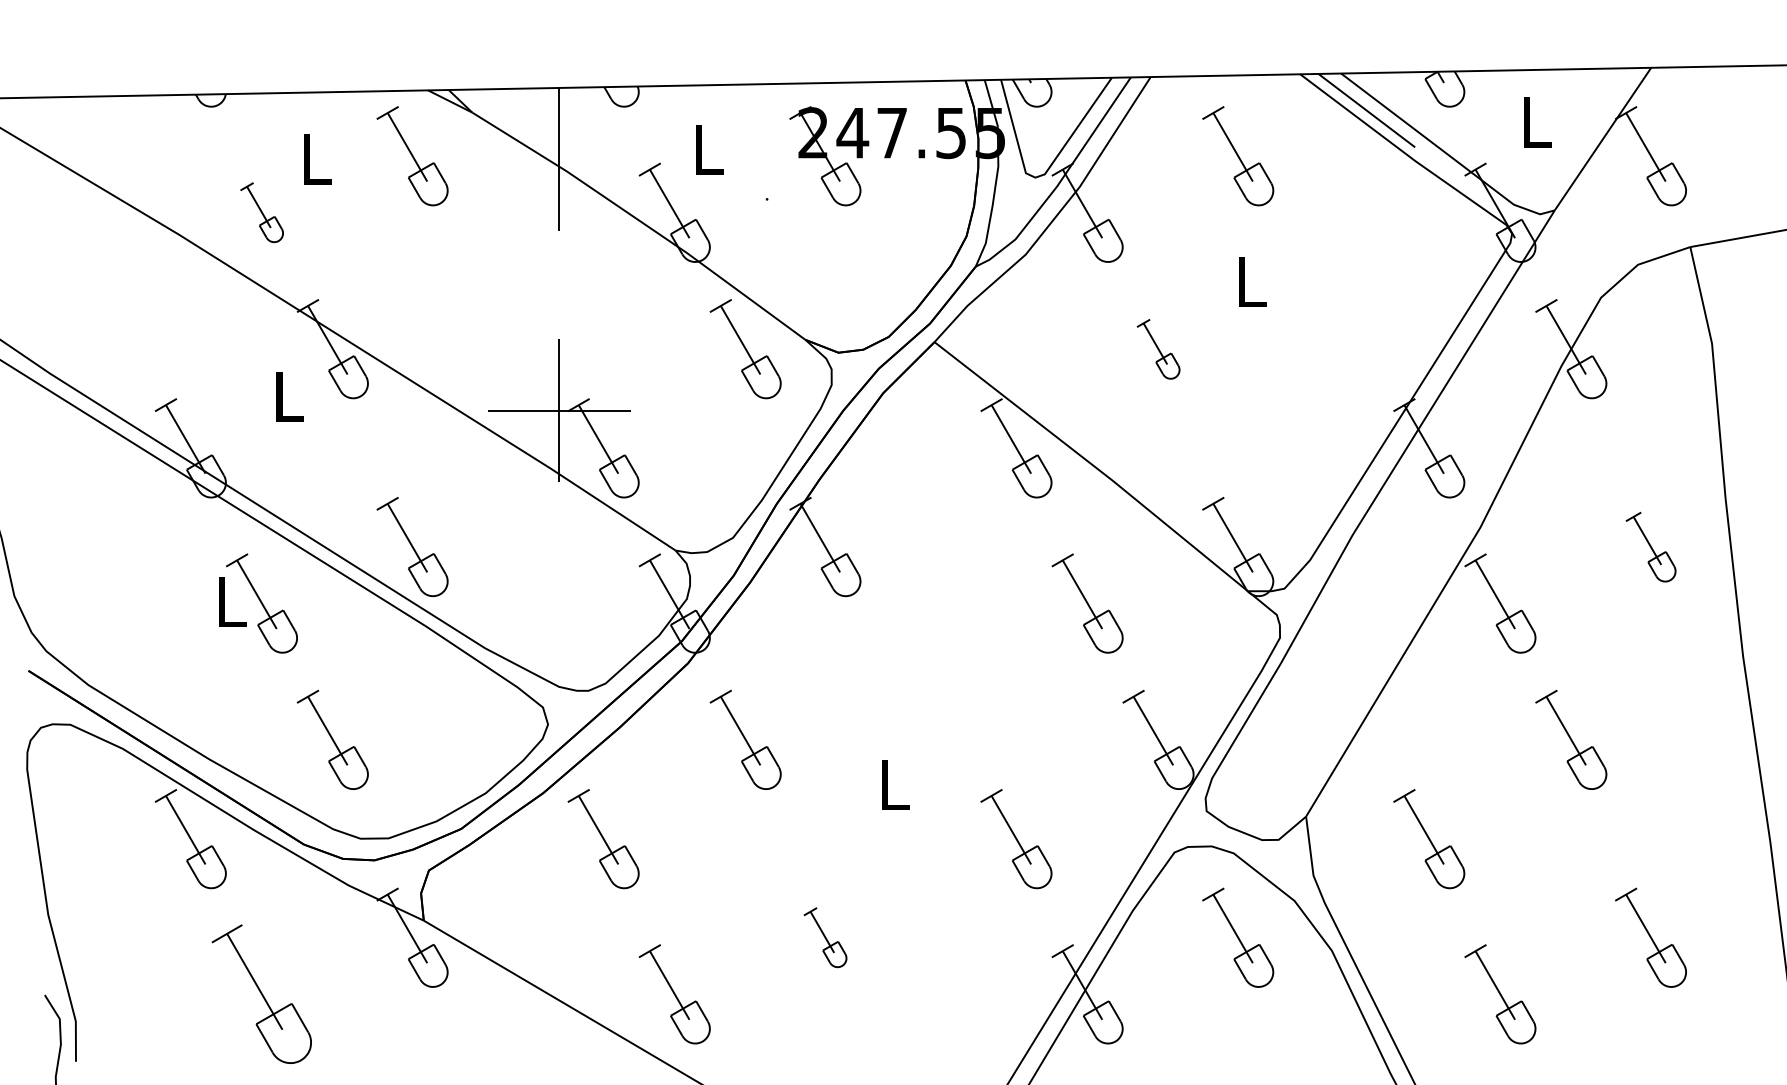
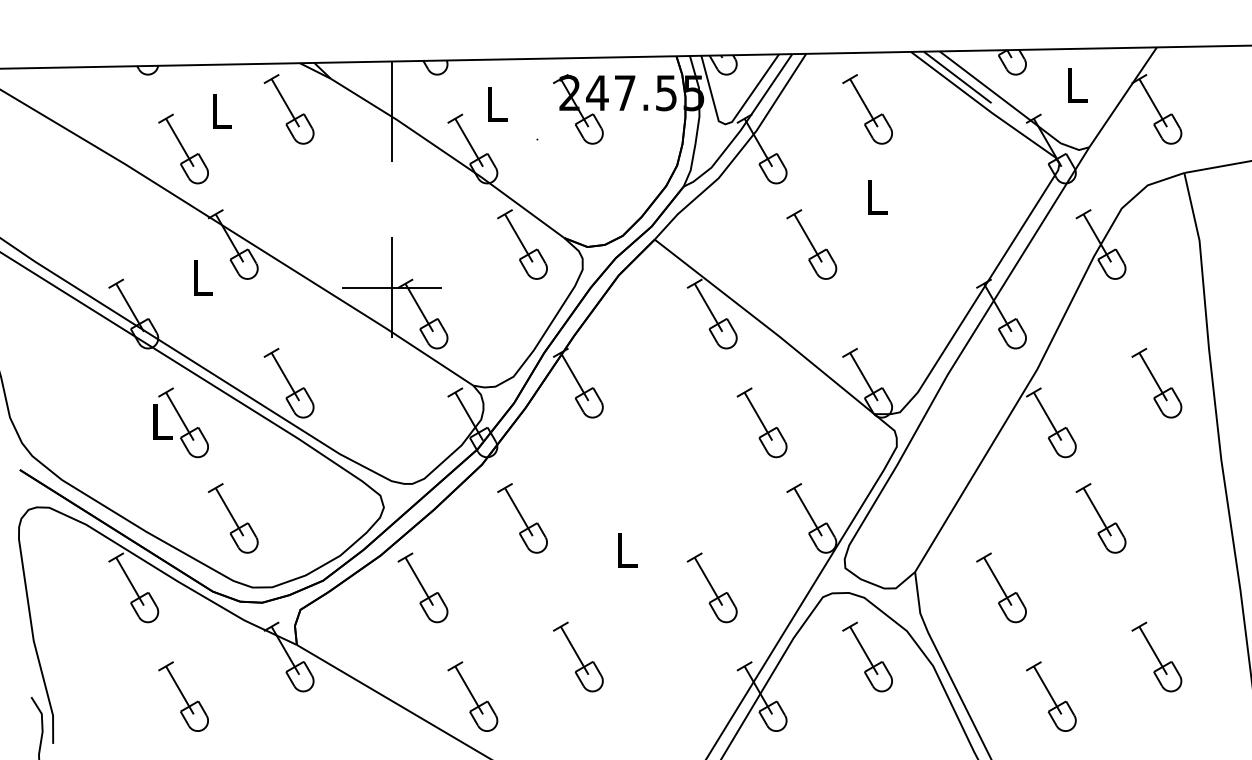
part: (261, 212) -> (183, 148), size x1.67
part: (1158, 349) -> (811, 244), size x1.67
part: (1650, 547) -> (1156, 383), size x1.43
part: (825, 937) -> (578, 656), size x1.67
part: (261, 994) -> (183, 696), size x0.71

